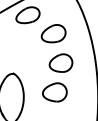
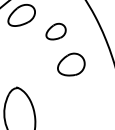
part: (53, 33) -> (55, 31), size x0.7
part: (54, 92) -> (69, 101), removed

